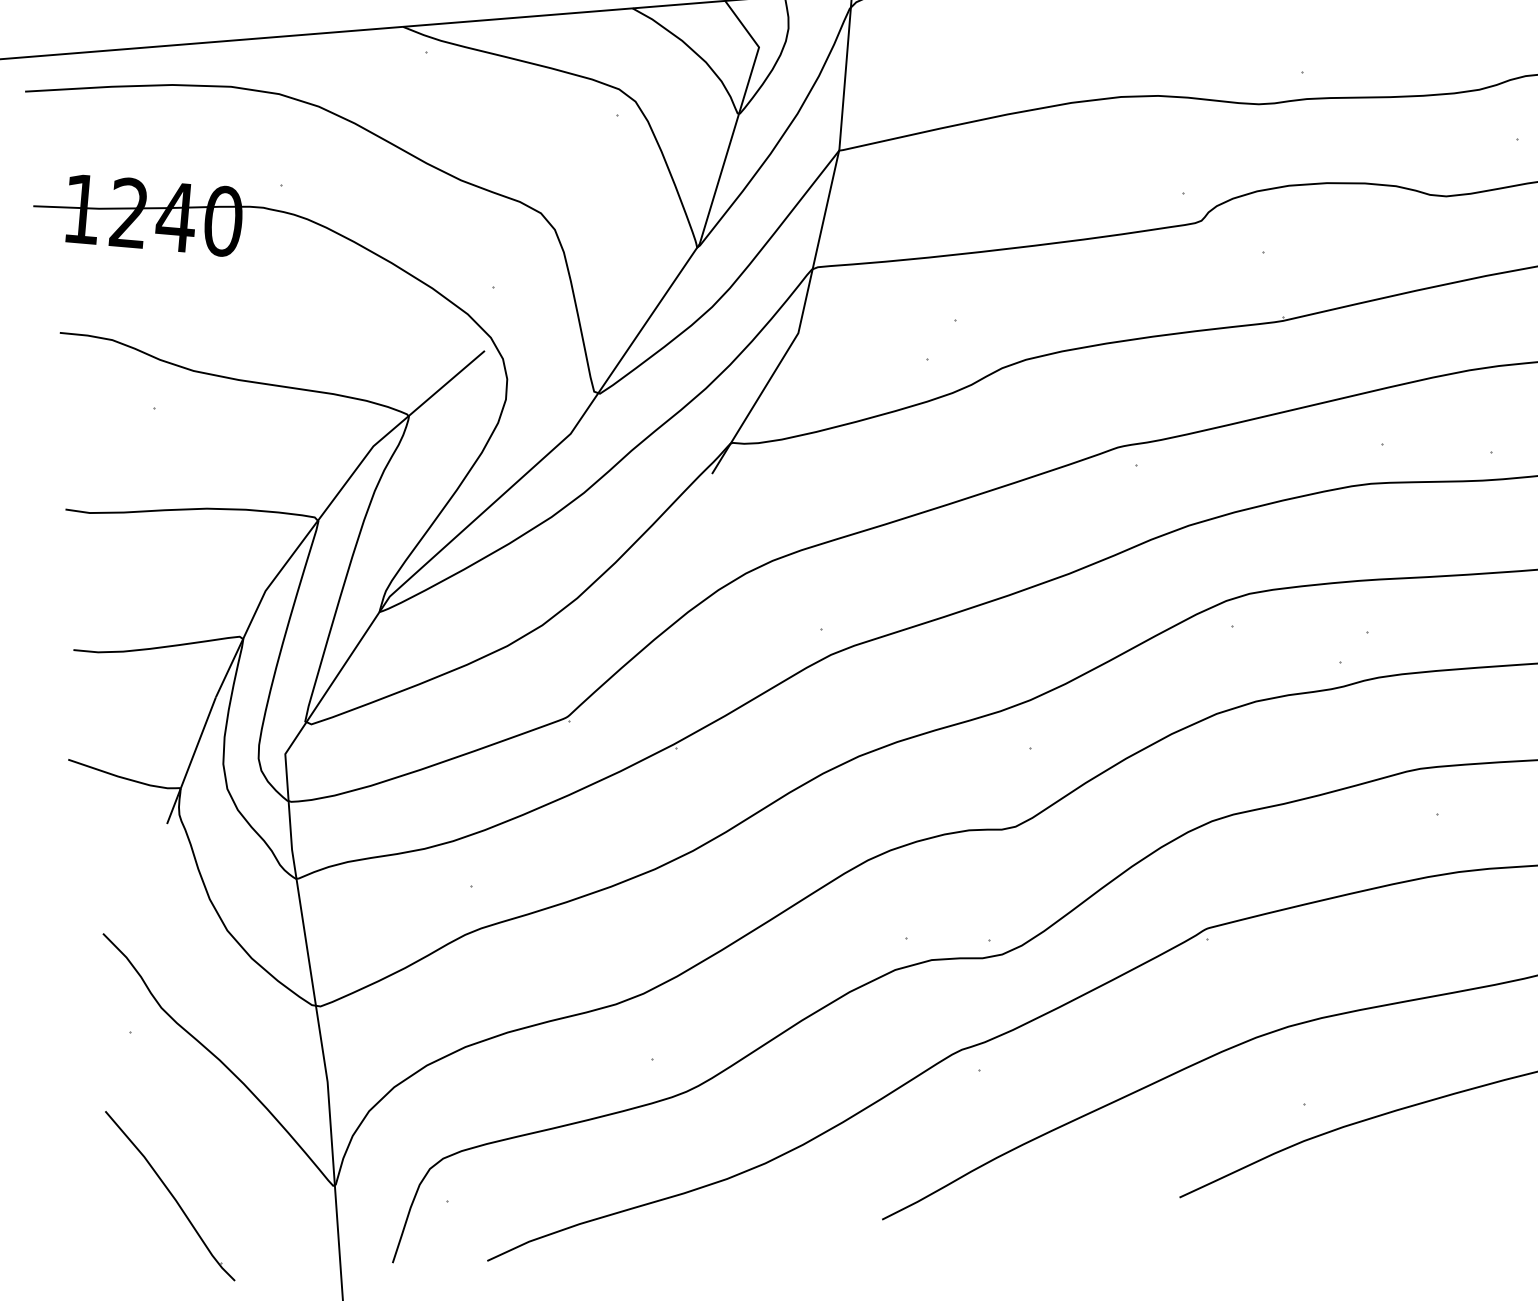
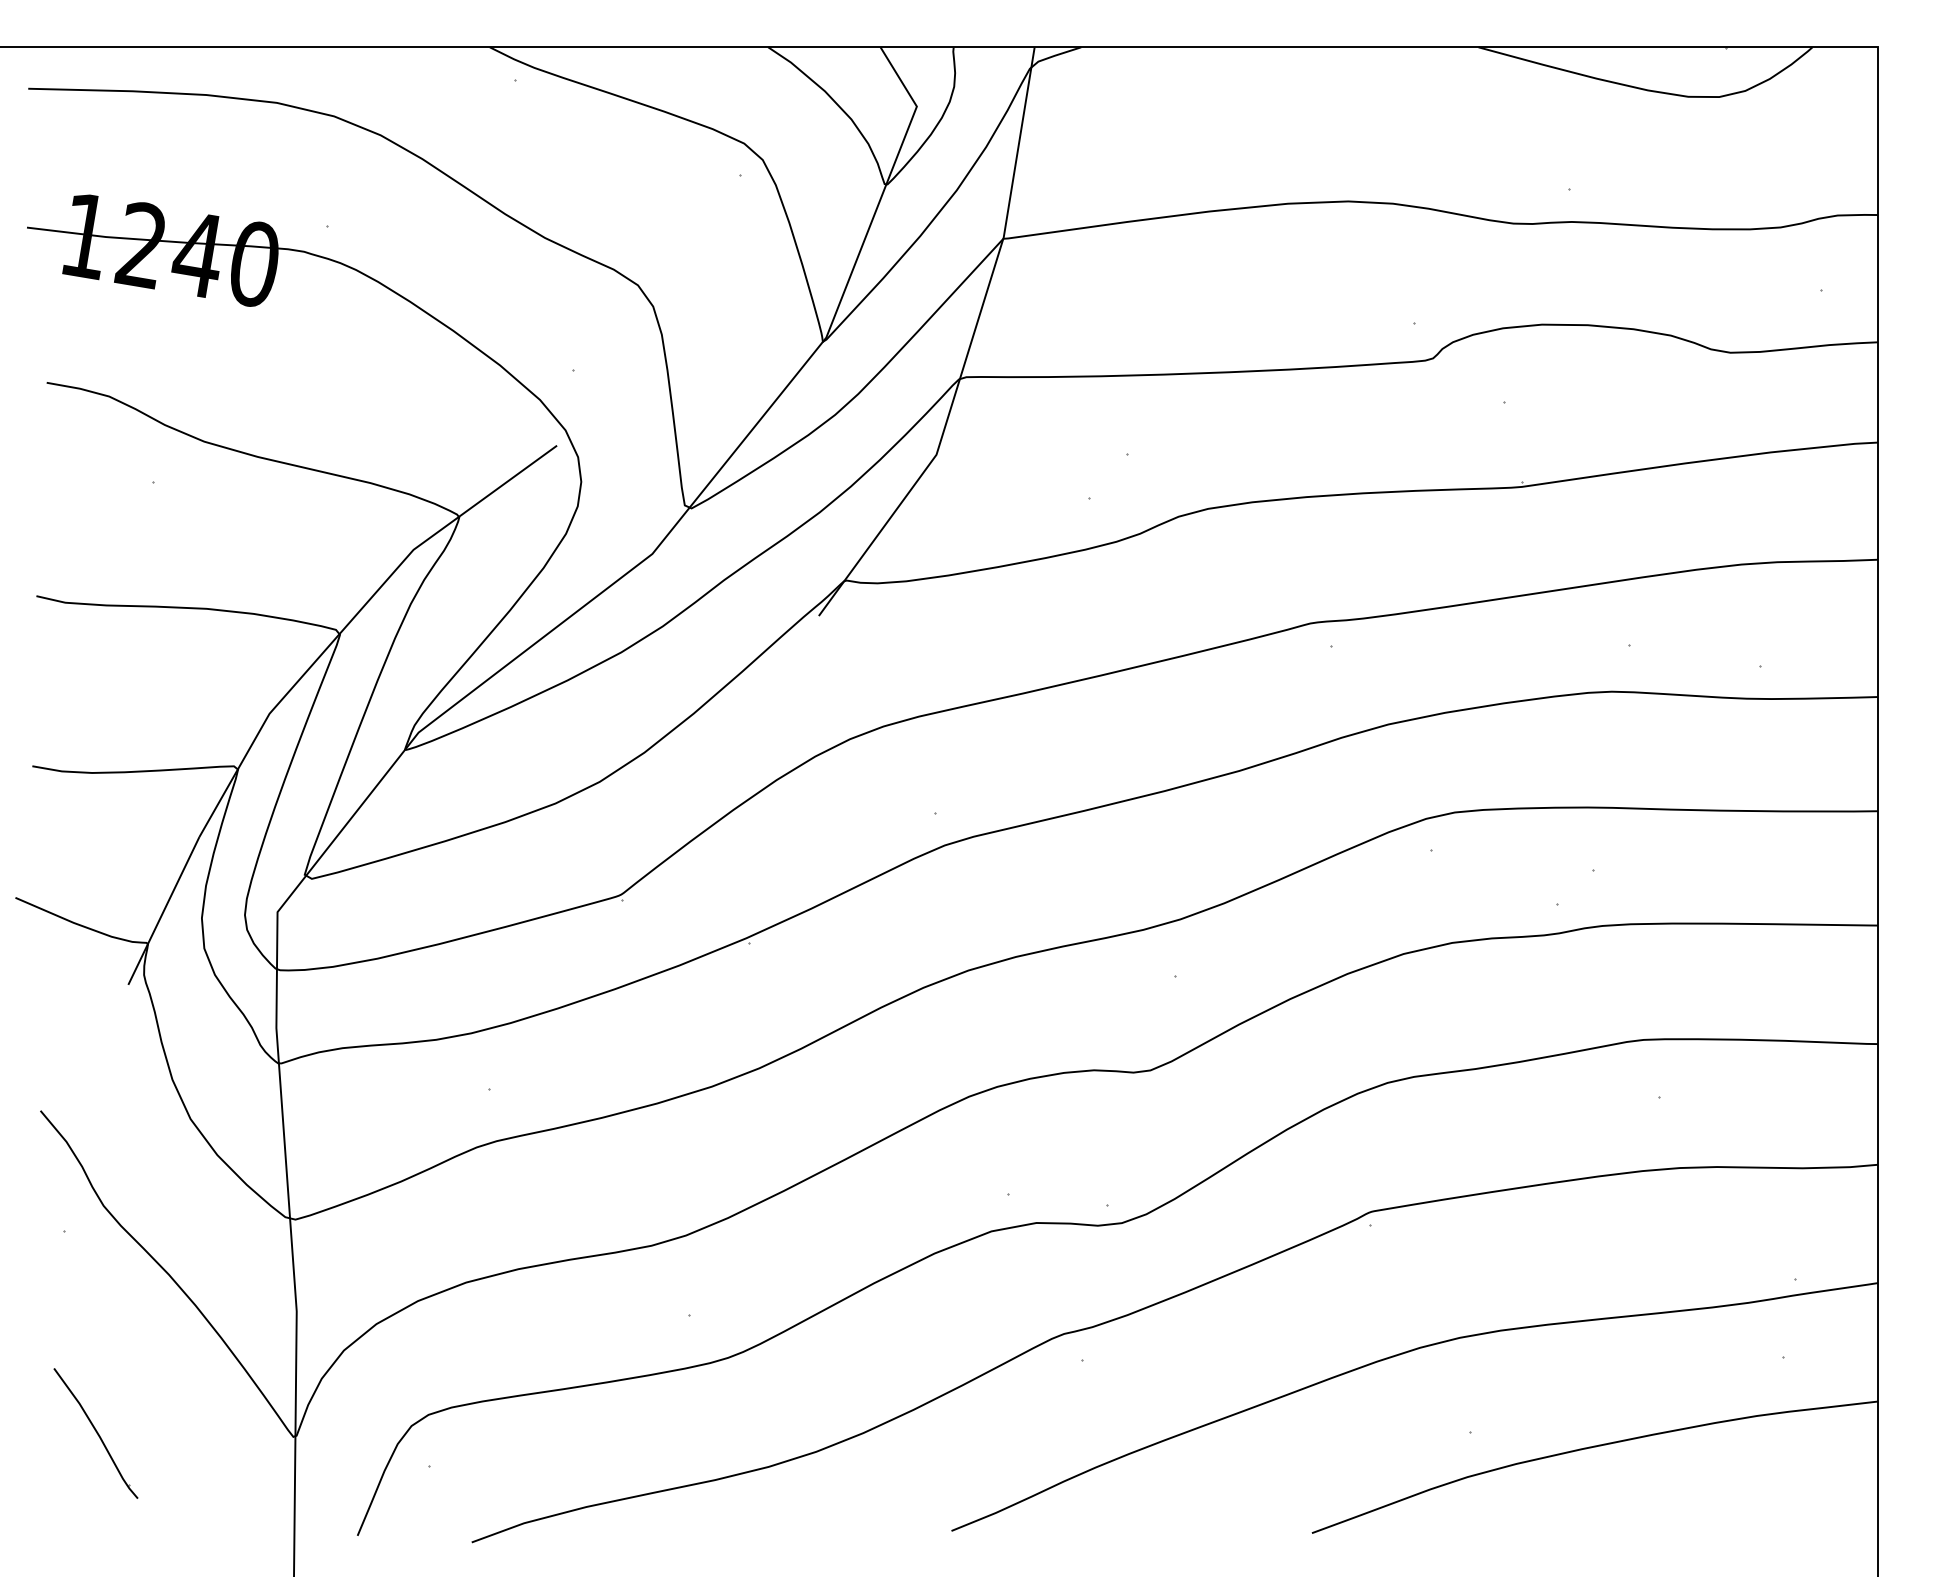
part: (169, 1196) -> (95, 1433), size x0.6

